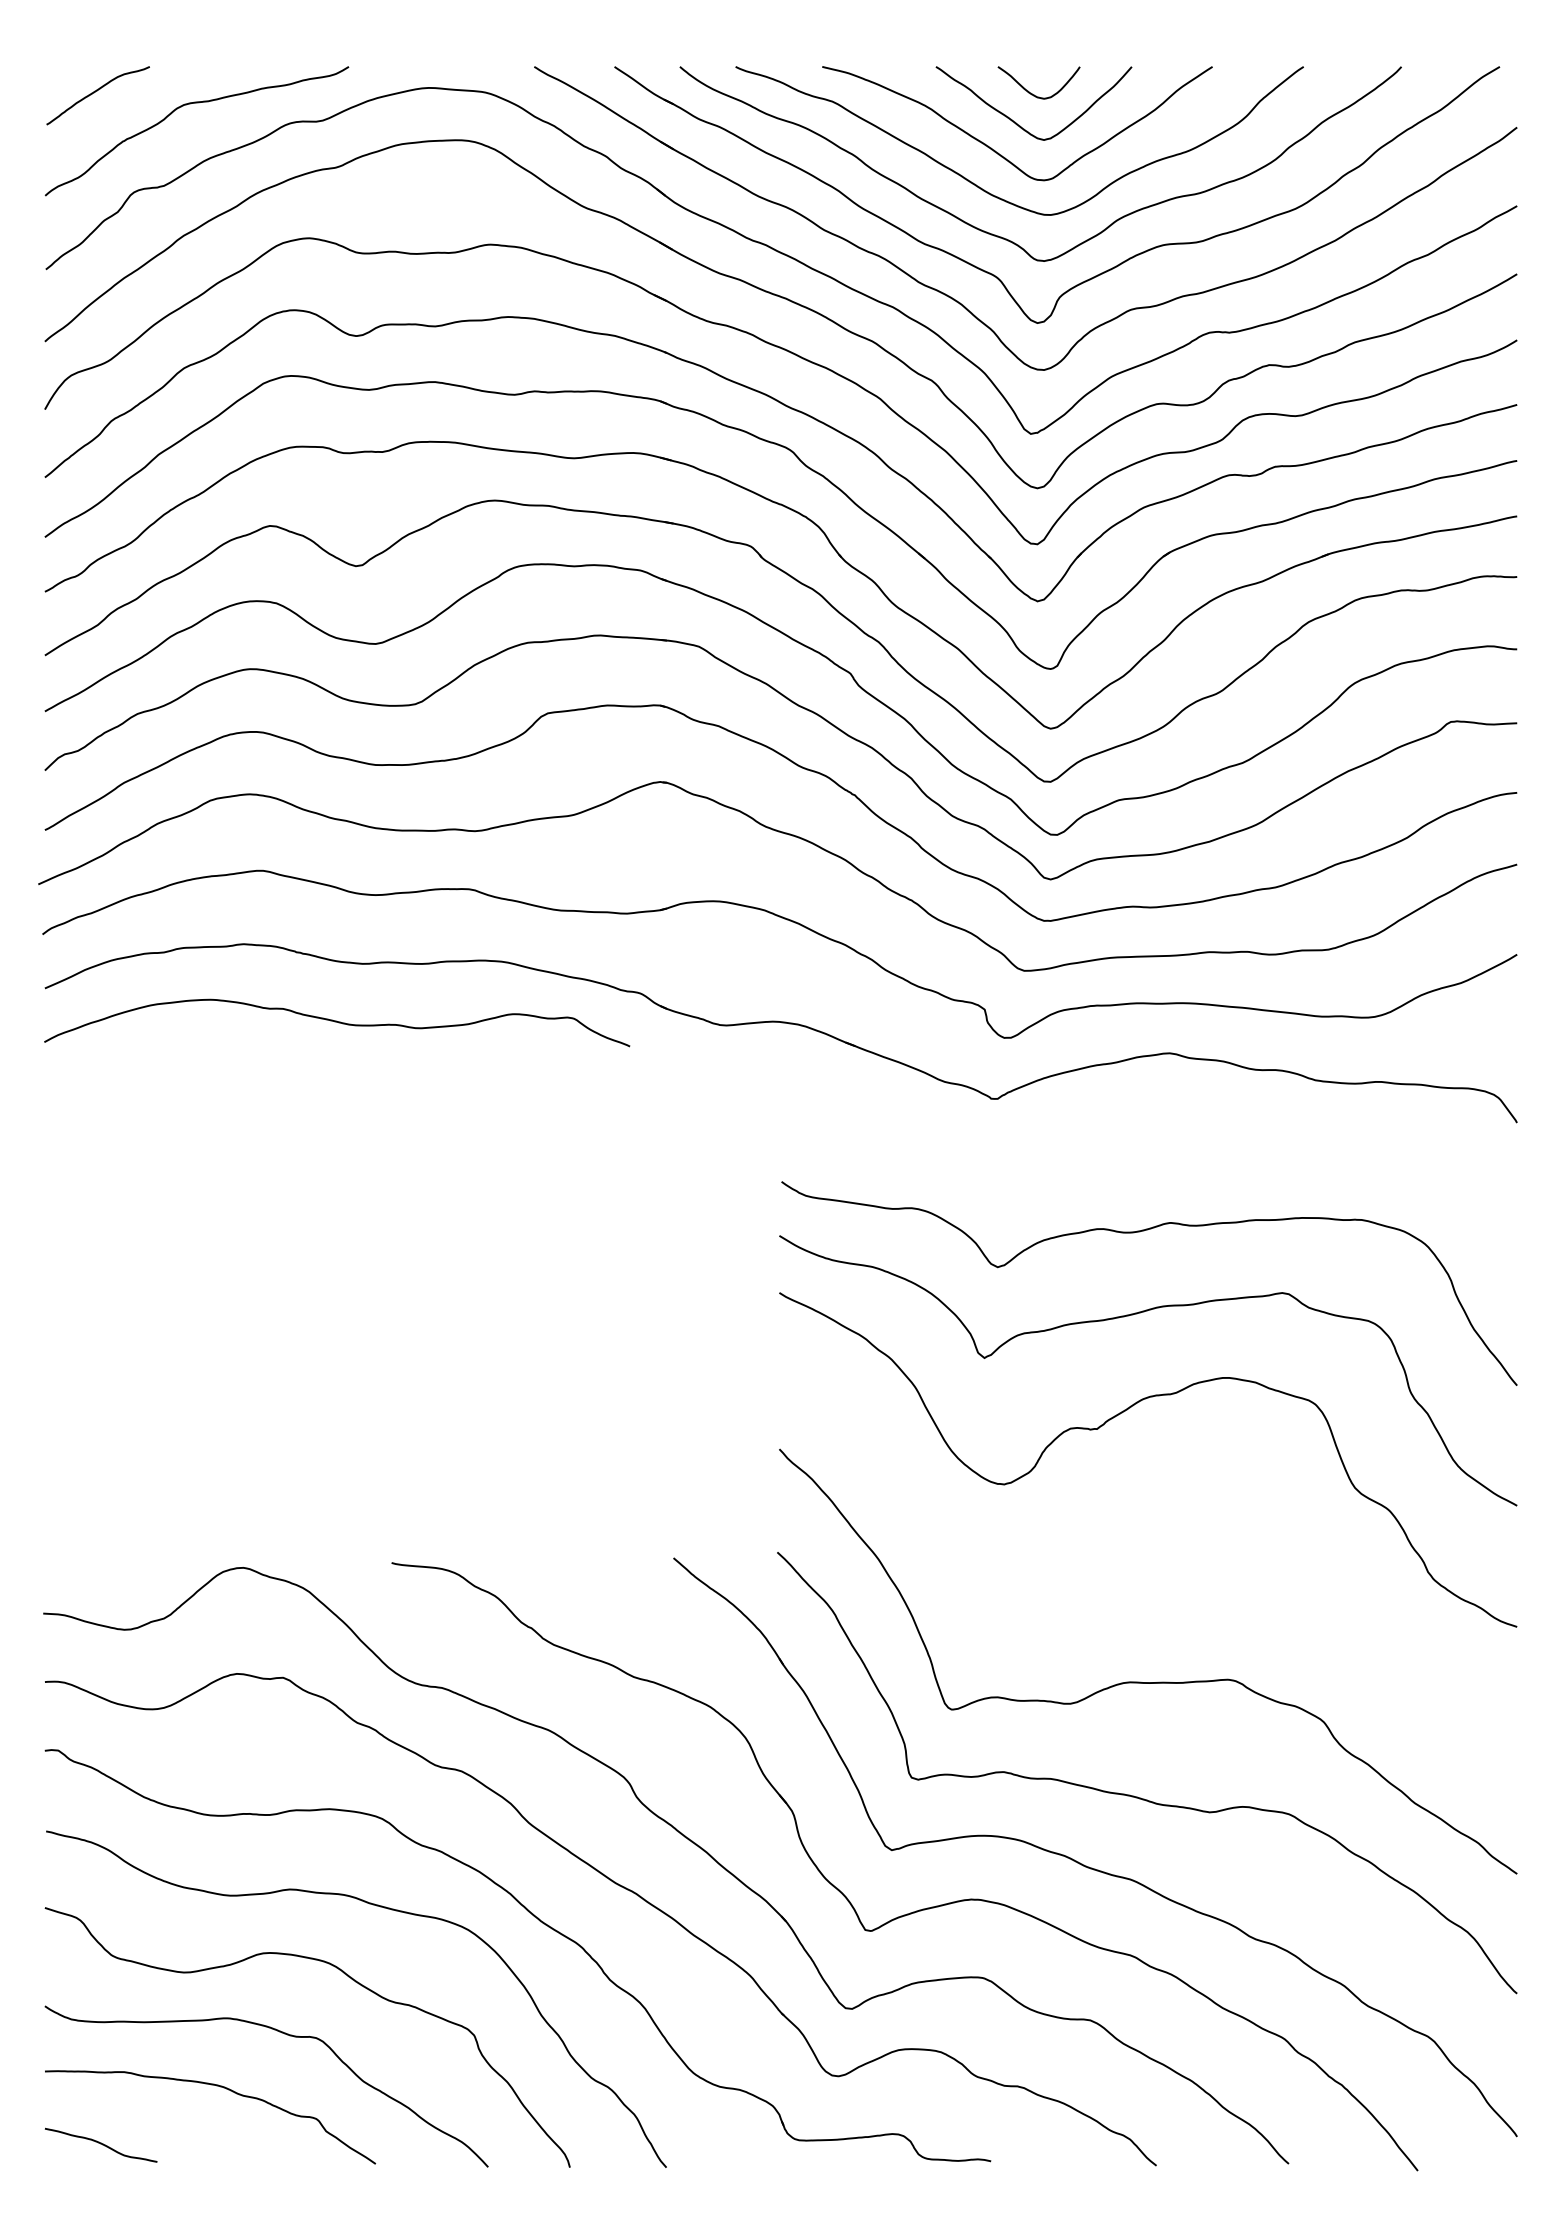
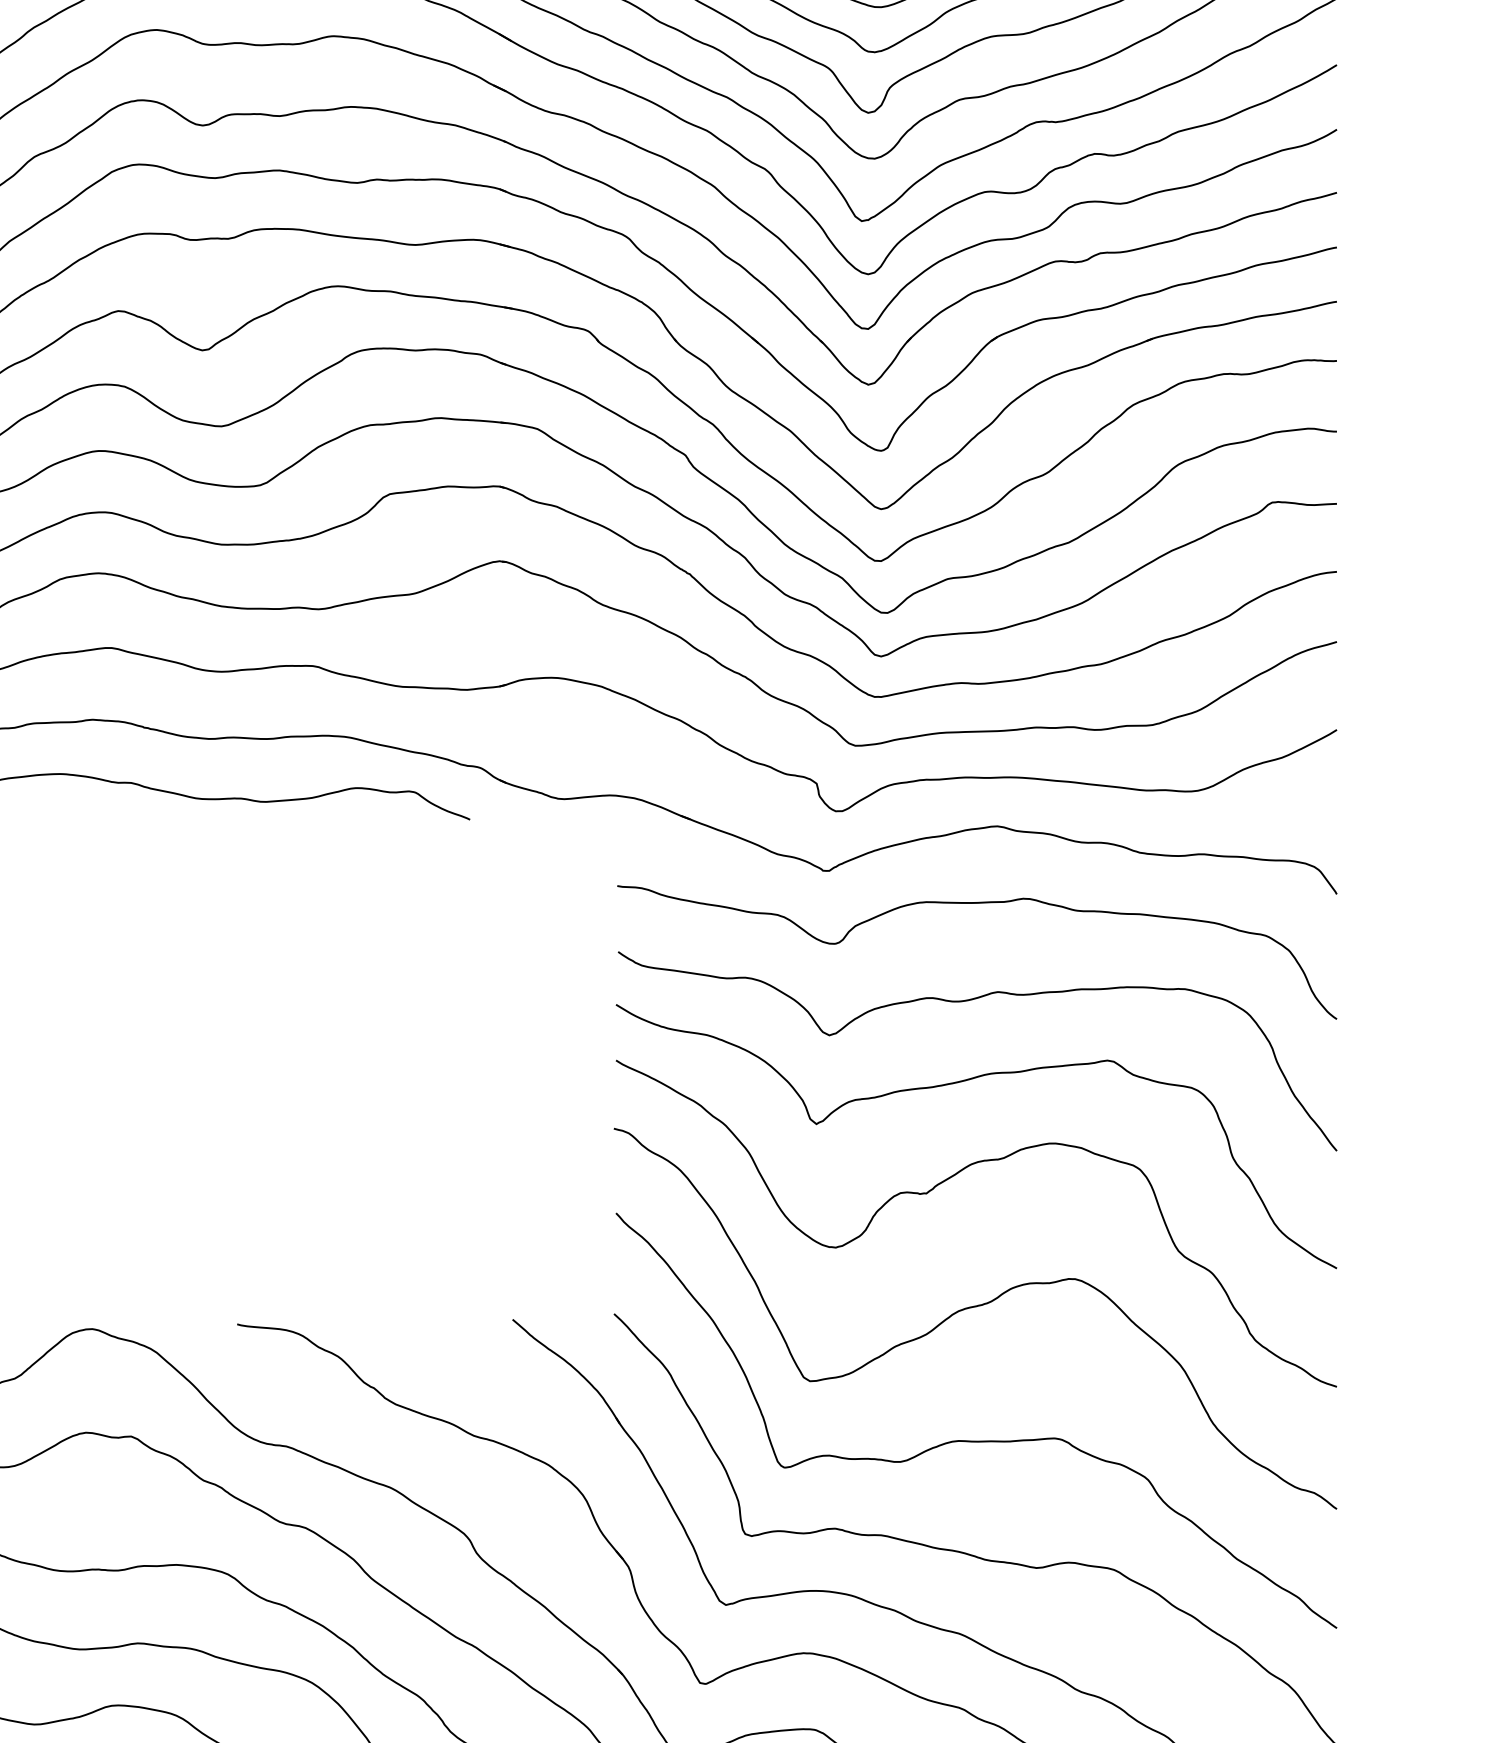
curve: (1148, 1132) -> (976, 903), added
curve: (1144, 1546) -> (972, 1308), added

